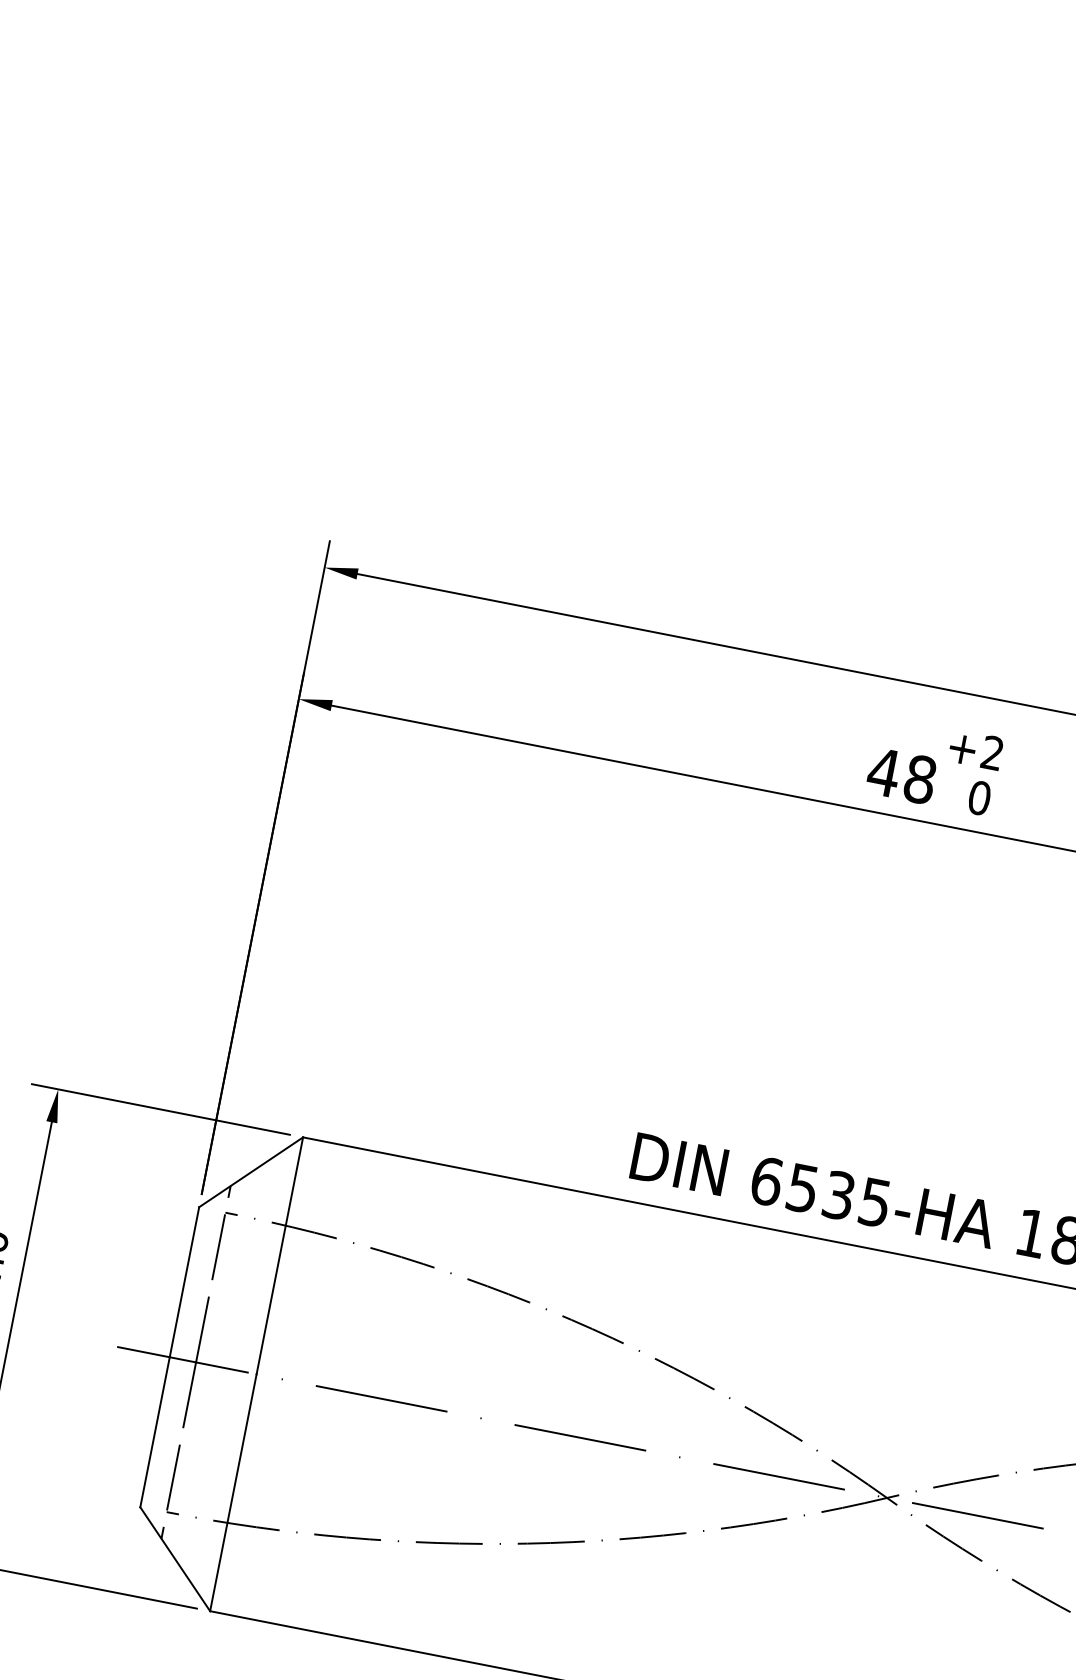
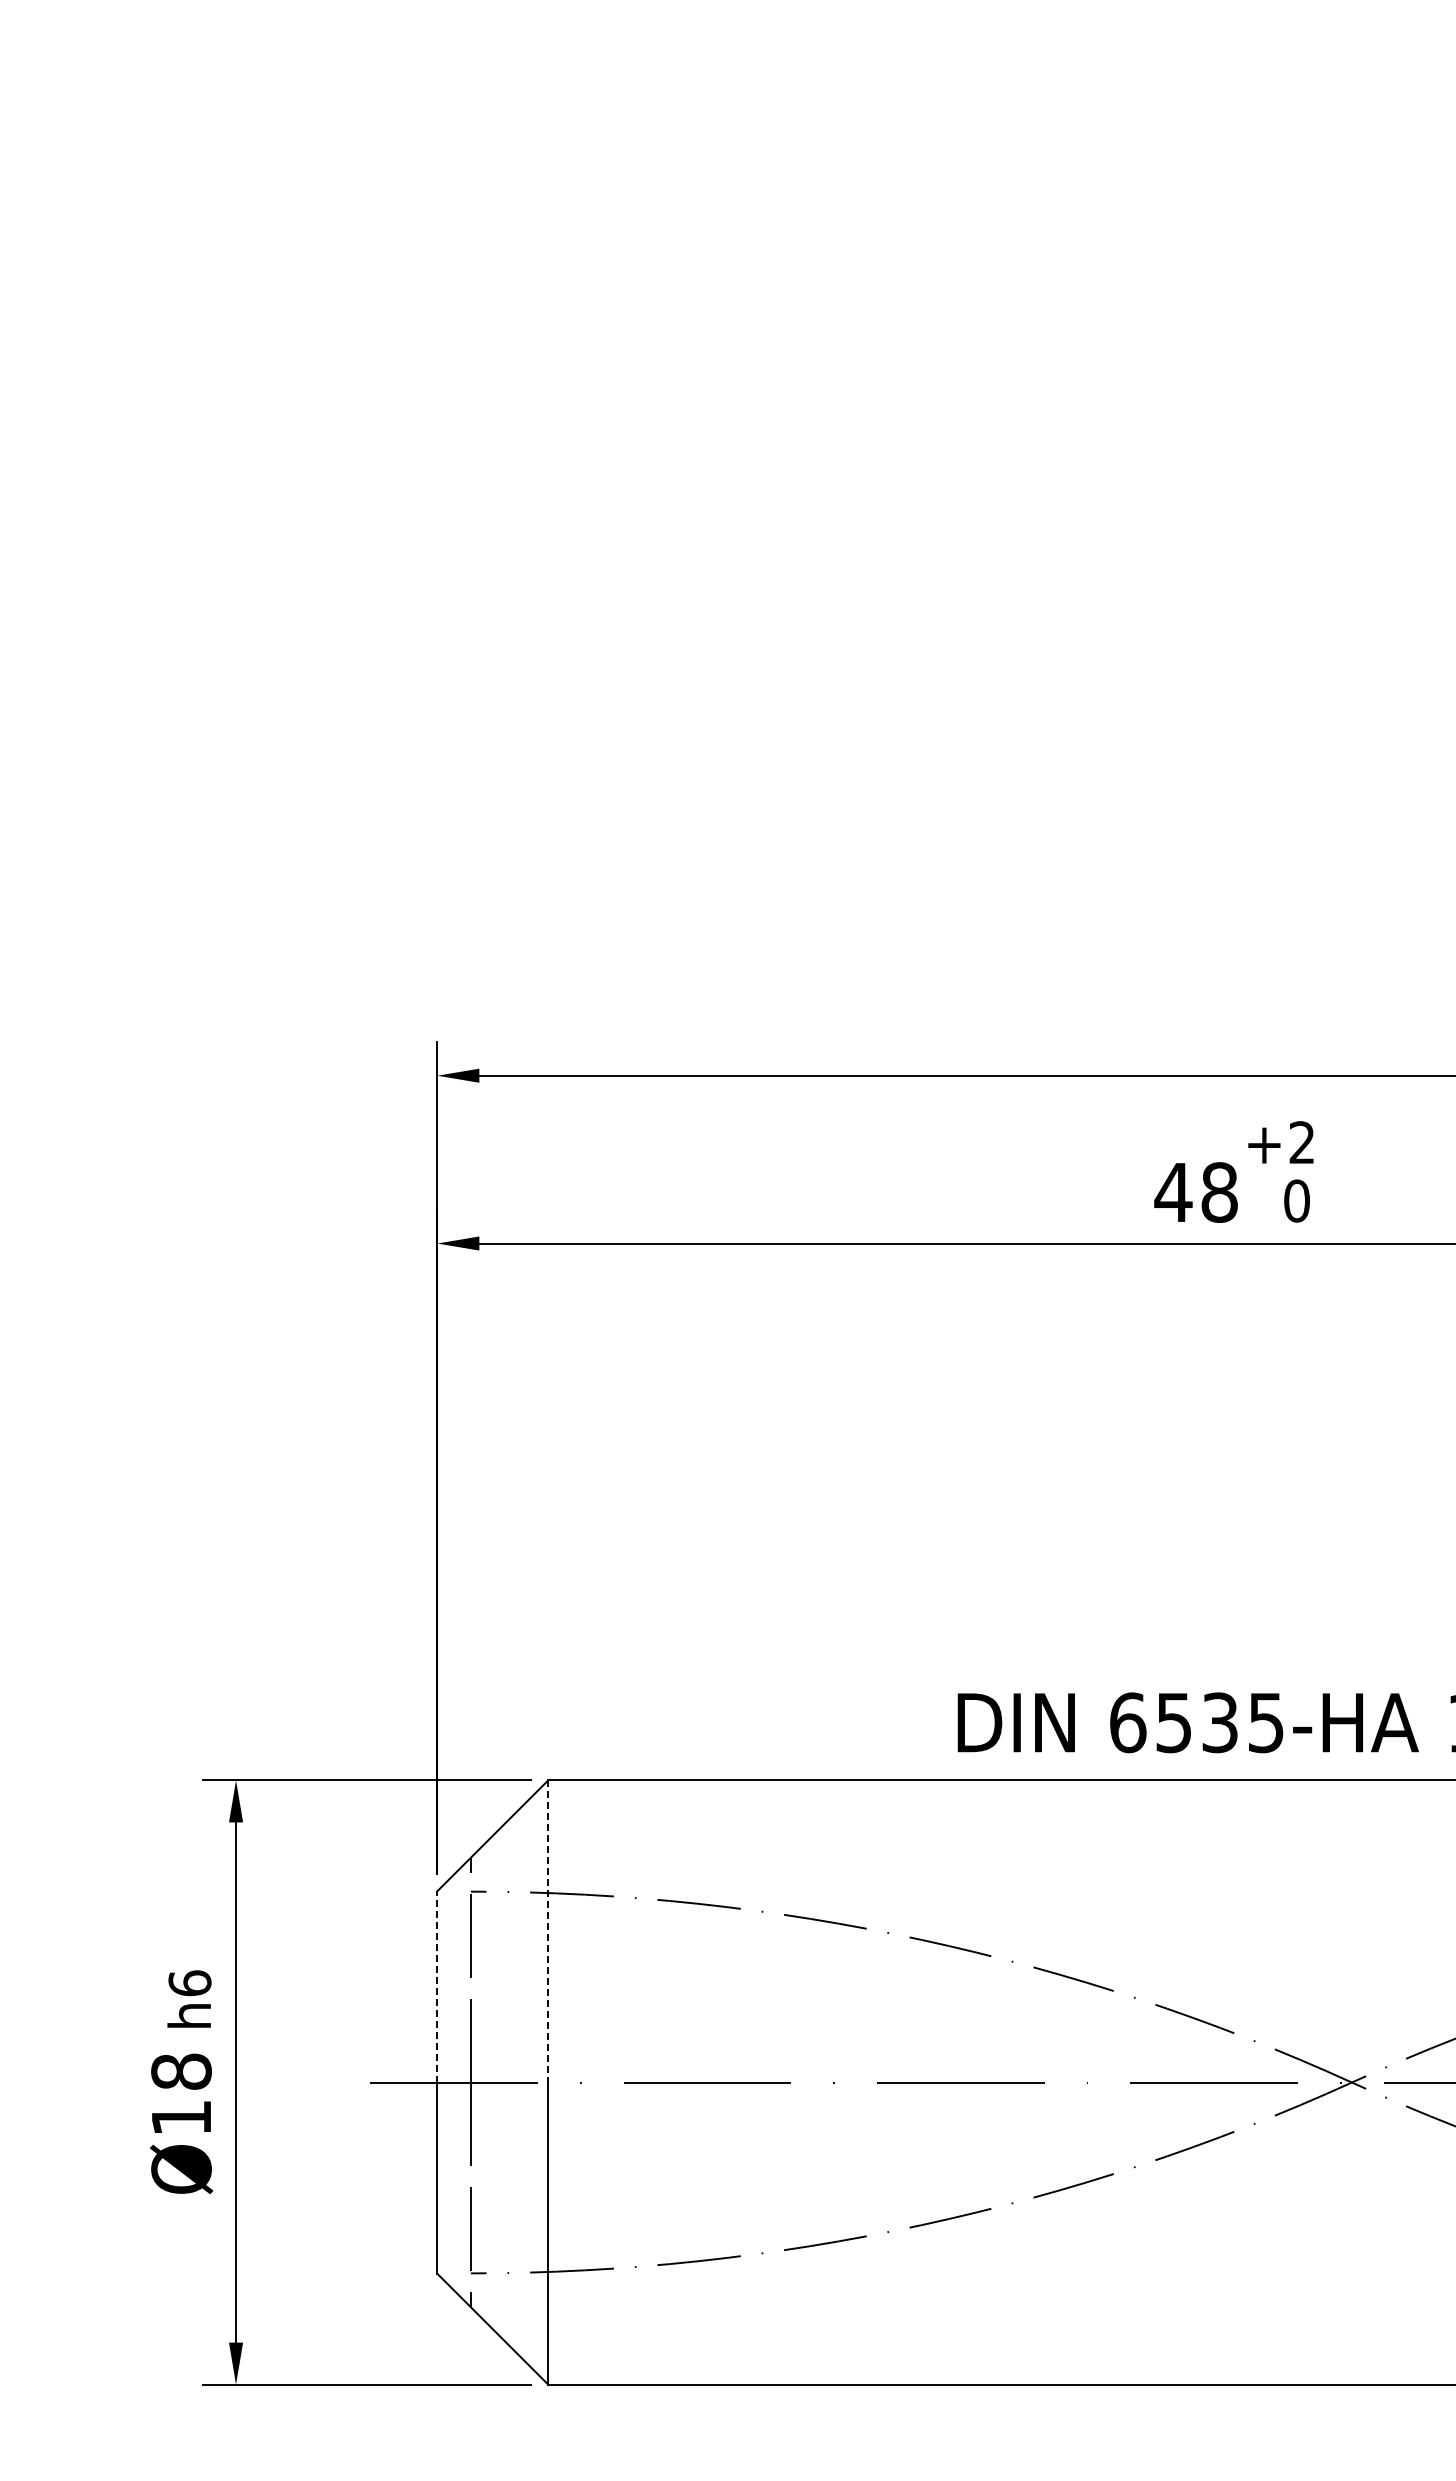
line: (279, 1256) -> (548, 1932), solid -> dashed
line: (184, 1281) -> (437, 1986), solid -> dashed

